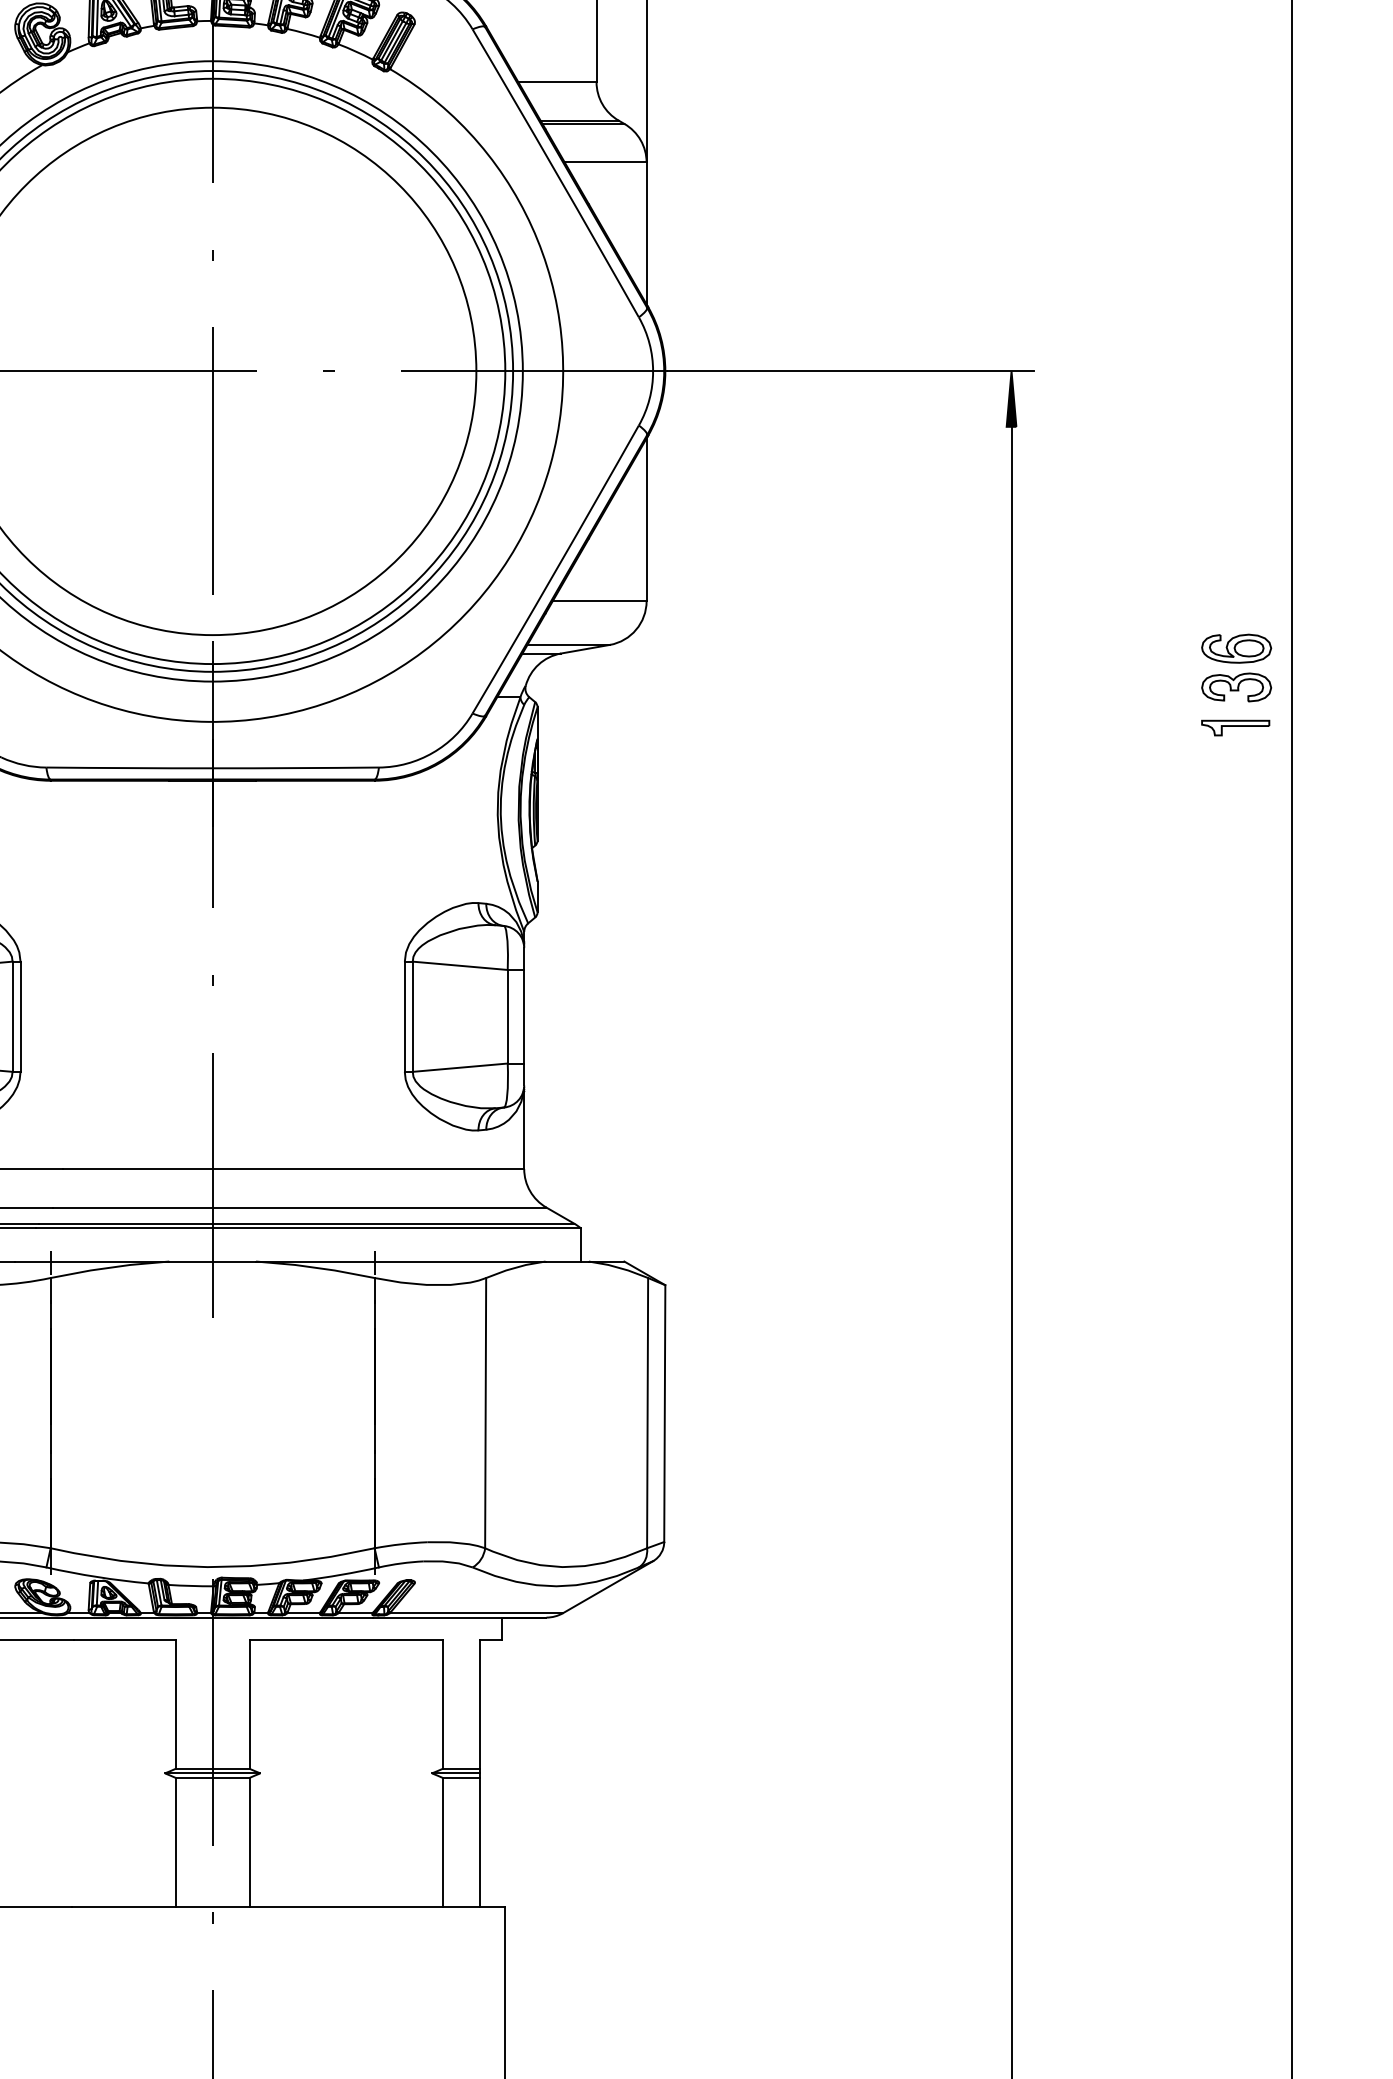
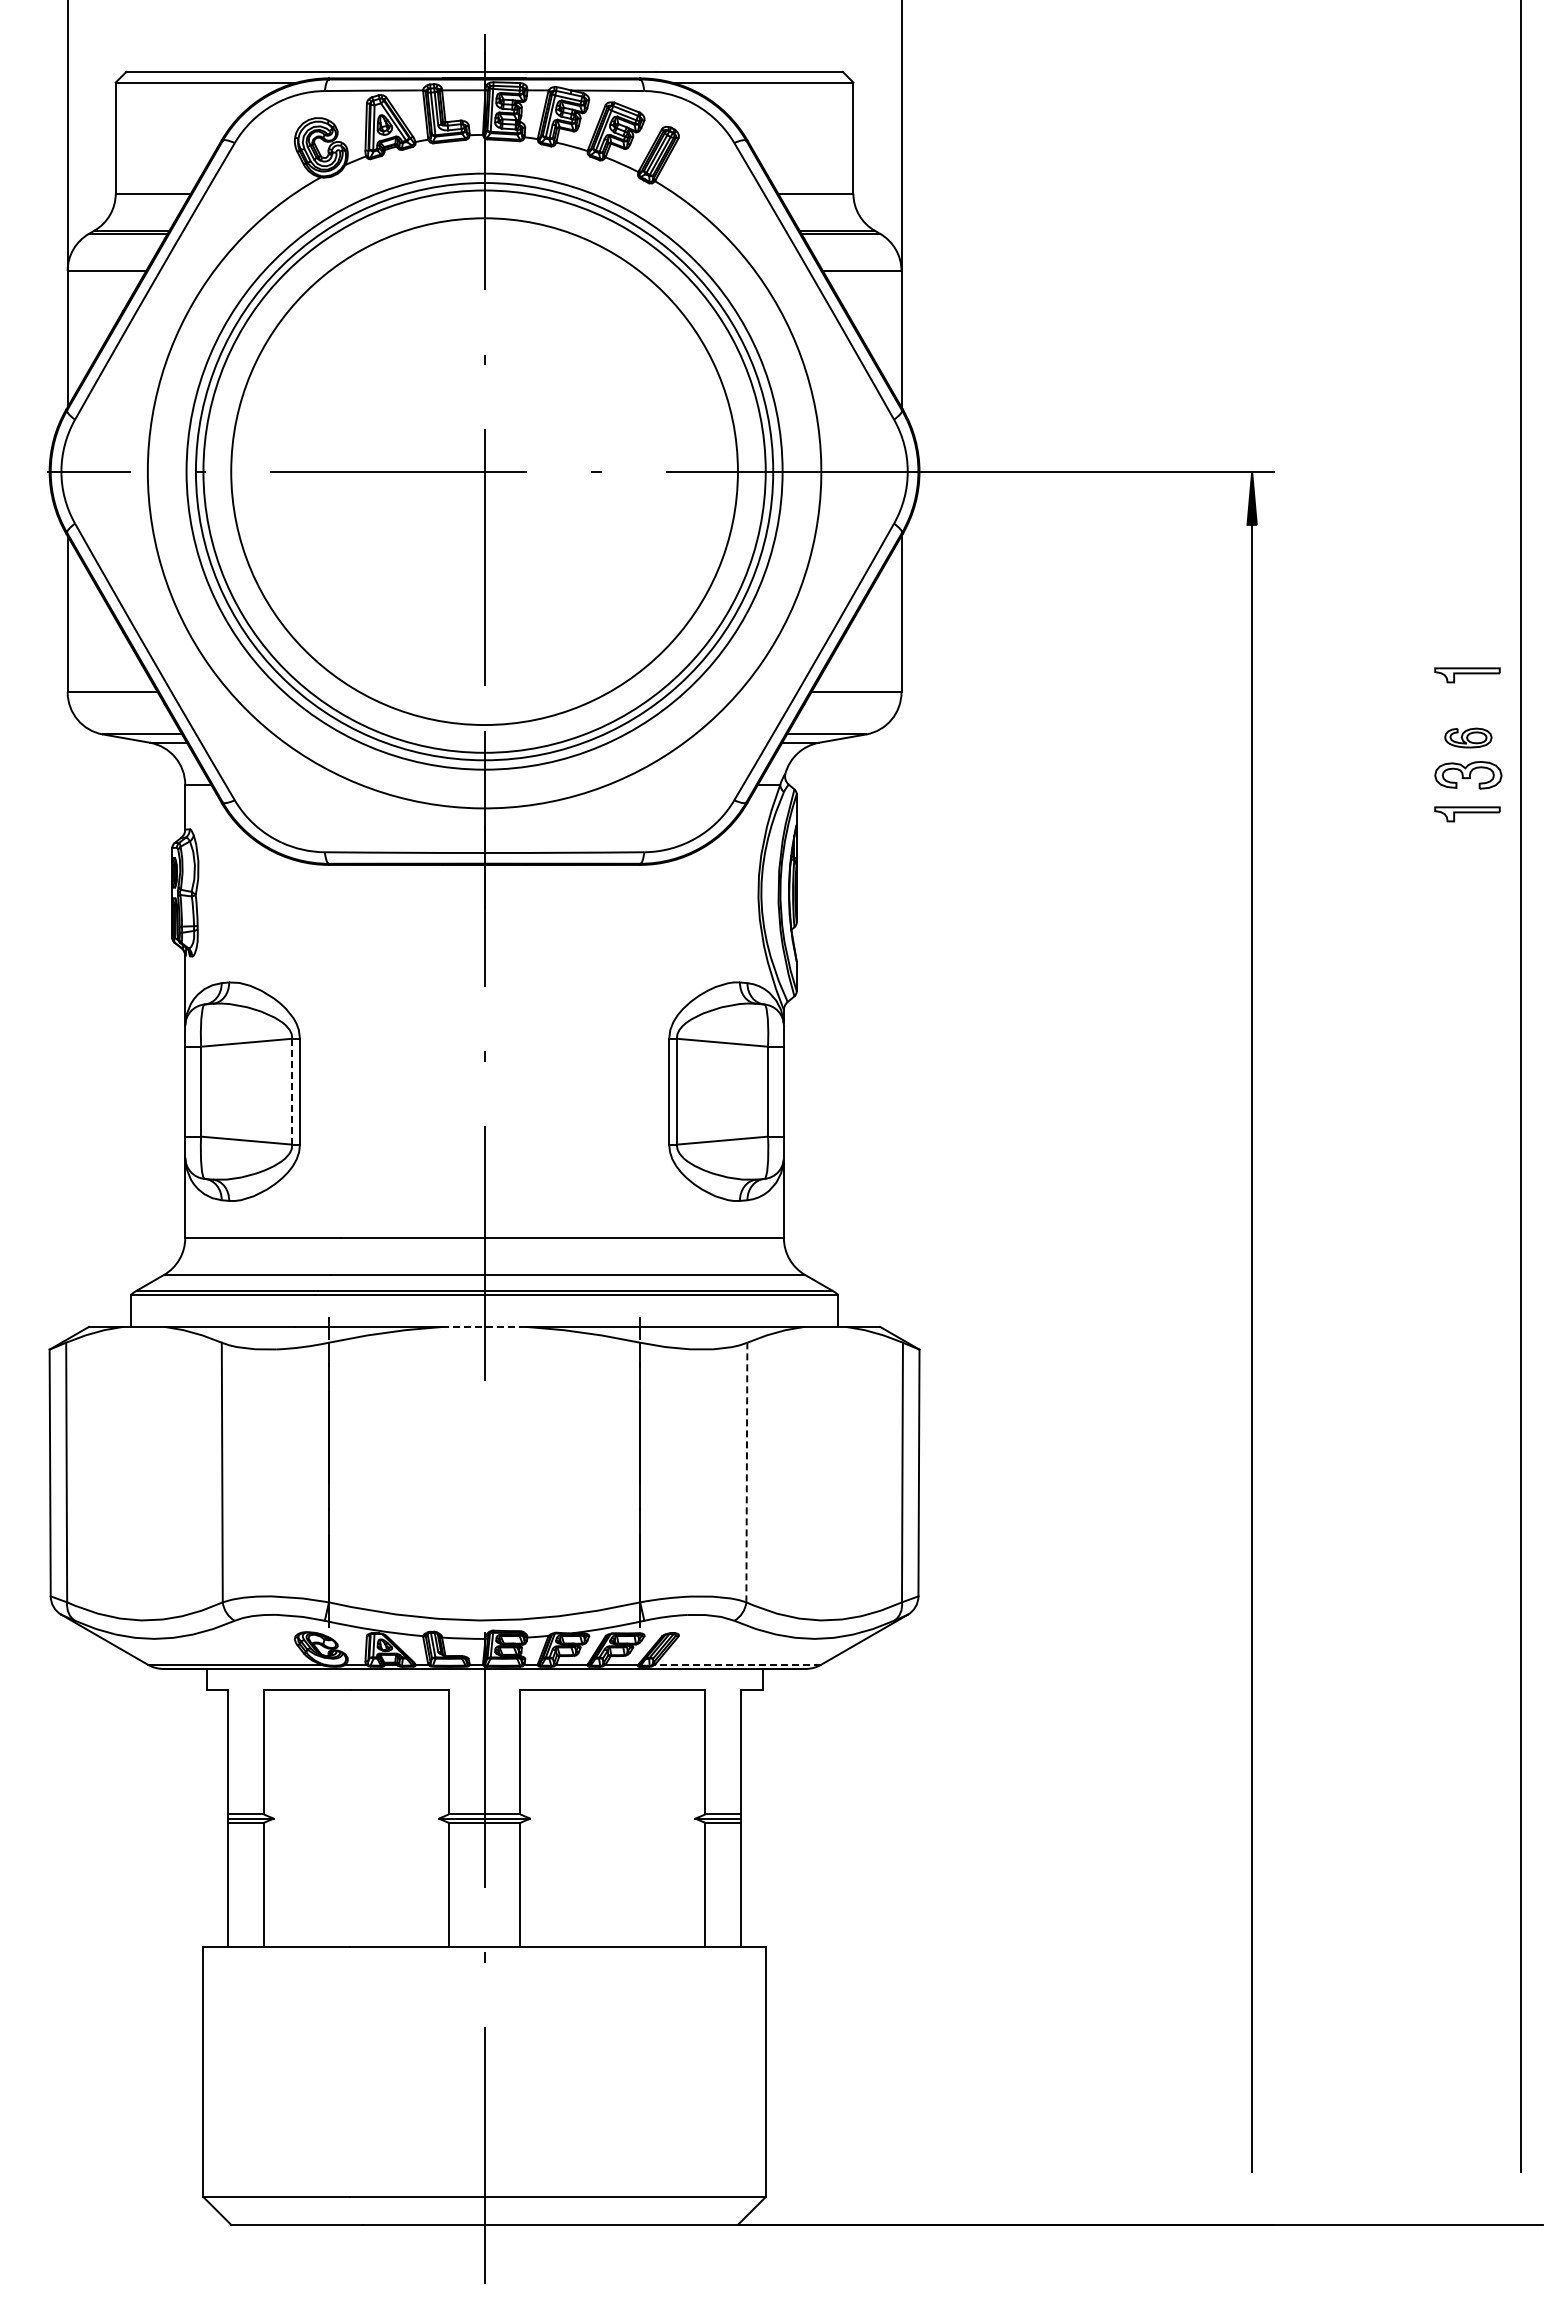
part: (1235, 583) -> (1467, 675), added
part: (1236, 648) -> (1468, 737), size x0.7
line: (12, 1016) -> (292, 1091), solid -> dashed
line: (212, 1261) -> (484, 1326), solid -> dashed
line: (485, 1413) -> (746, 1472), solid -> dashed
line: (475, 1612) -> (737, 1664), solid -> dashed

